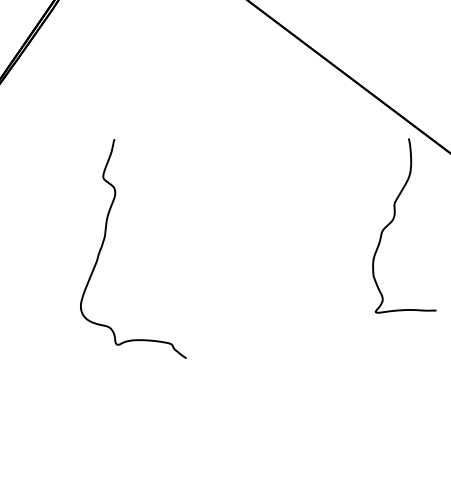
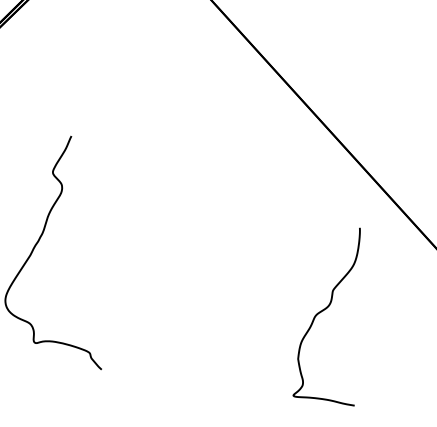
curve: (394, 219) -> (330, 306), moved

